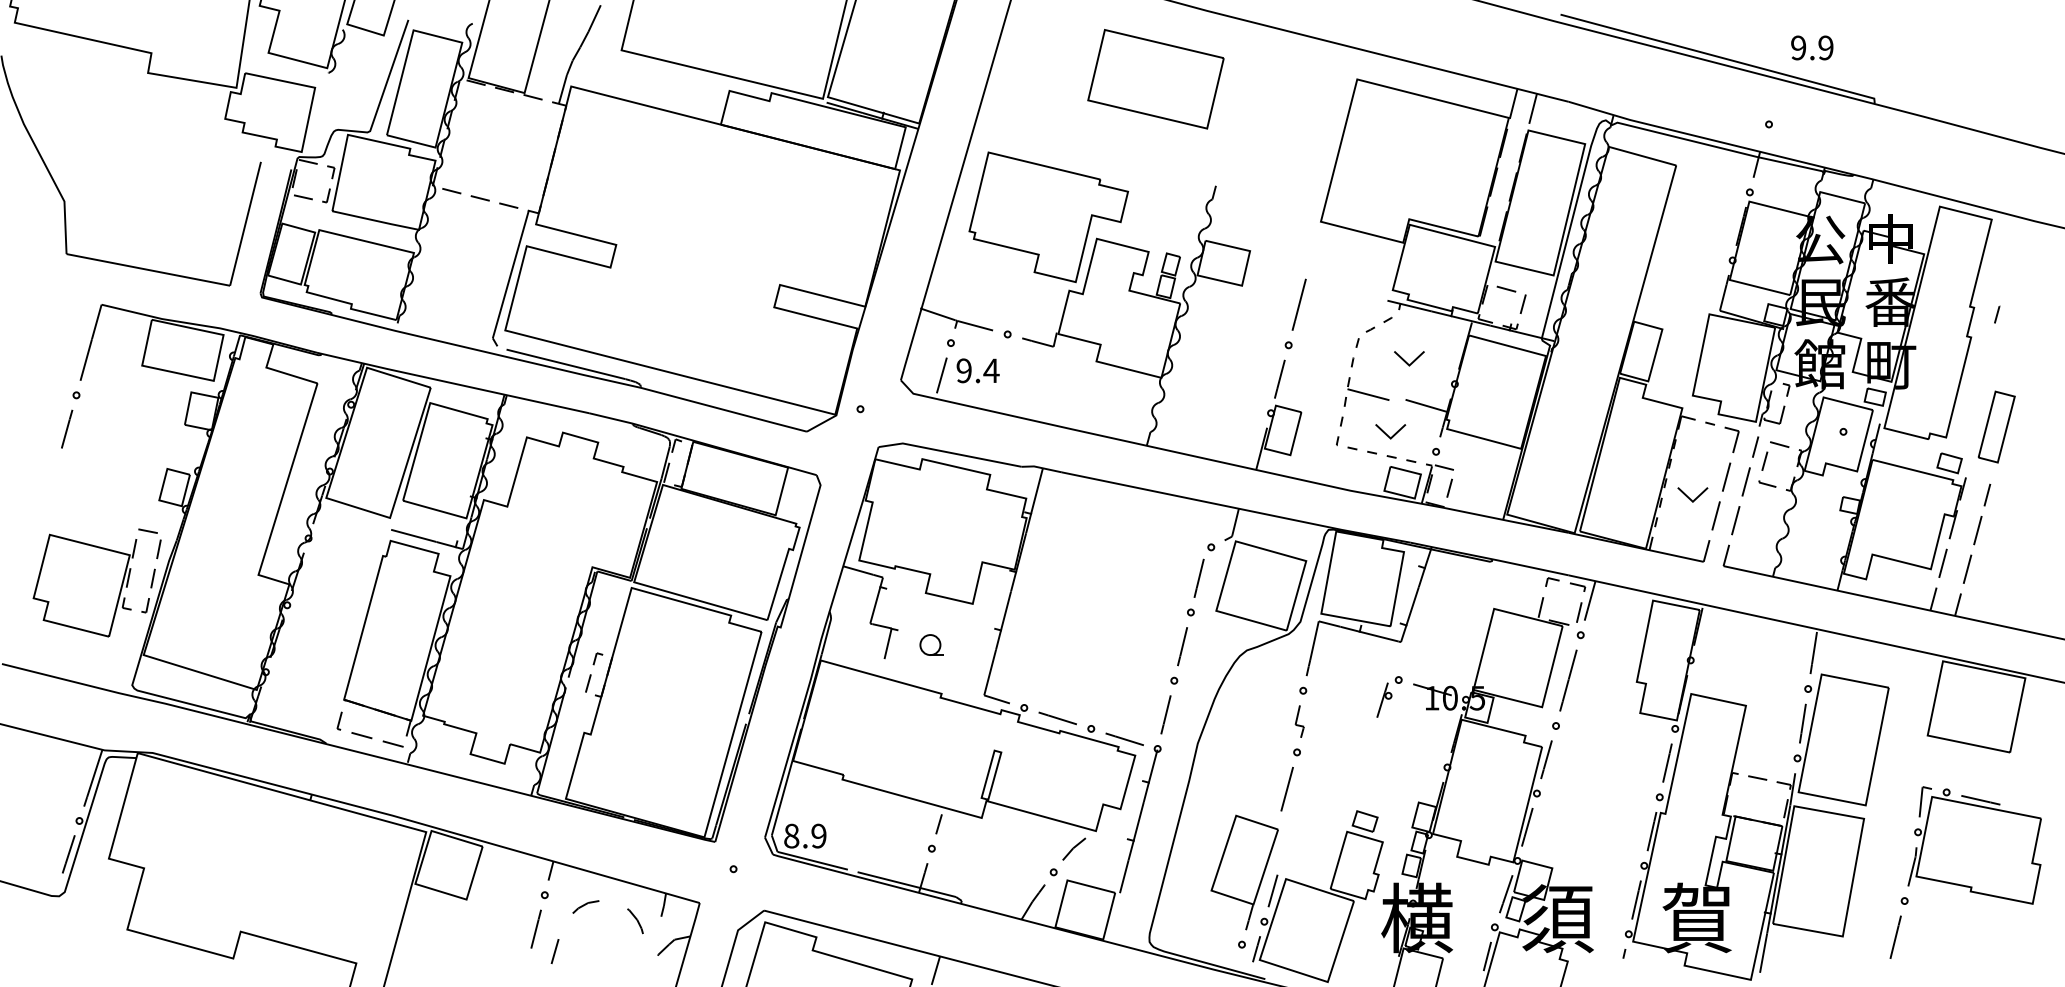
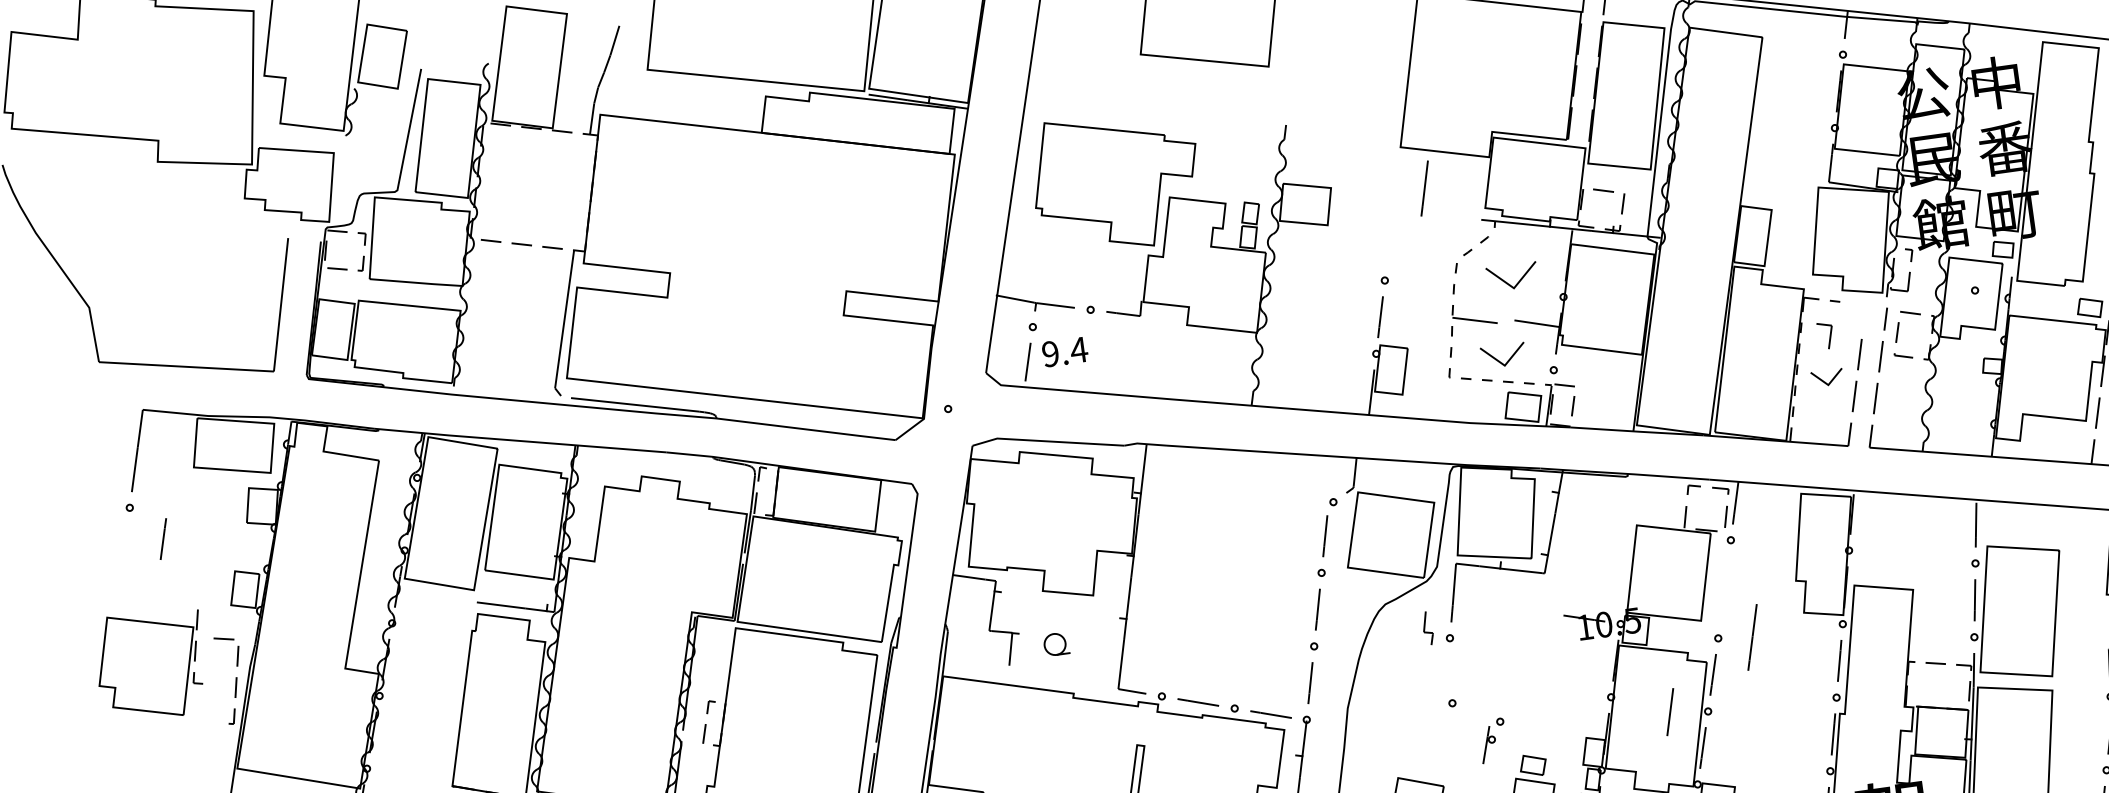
line: (1298, 304) -> (1423, 188), moved
part: (1409, 358) -> (1512, 276), size x1.6
line: (67, 428) -> (163, 538), moved
part: (1390, 431) -> (1503, 355), size x1.4
part: (1731, 439) -> (1825, 335), moved
part: (84, 585) -> (150, 665), moved
line: (1568, 680) -> (1752, 637), moved
part: (1389, 696) -> (1493, 740), moved
part: (1299, 721) -> (1427, 628), moved
line: (1286, 789) -> (1669, 712), moved

